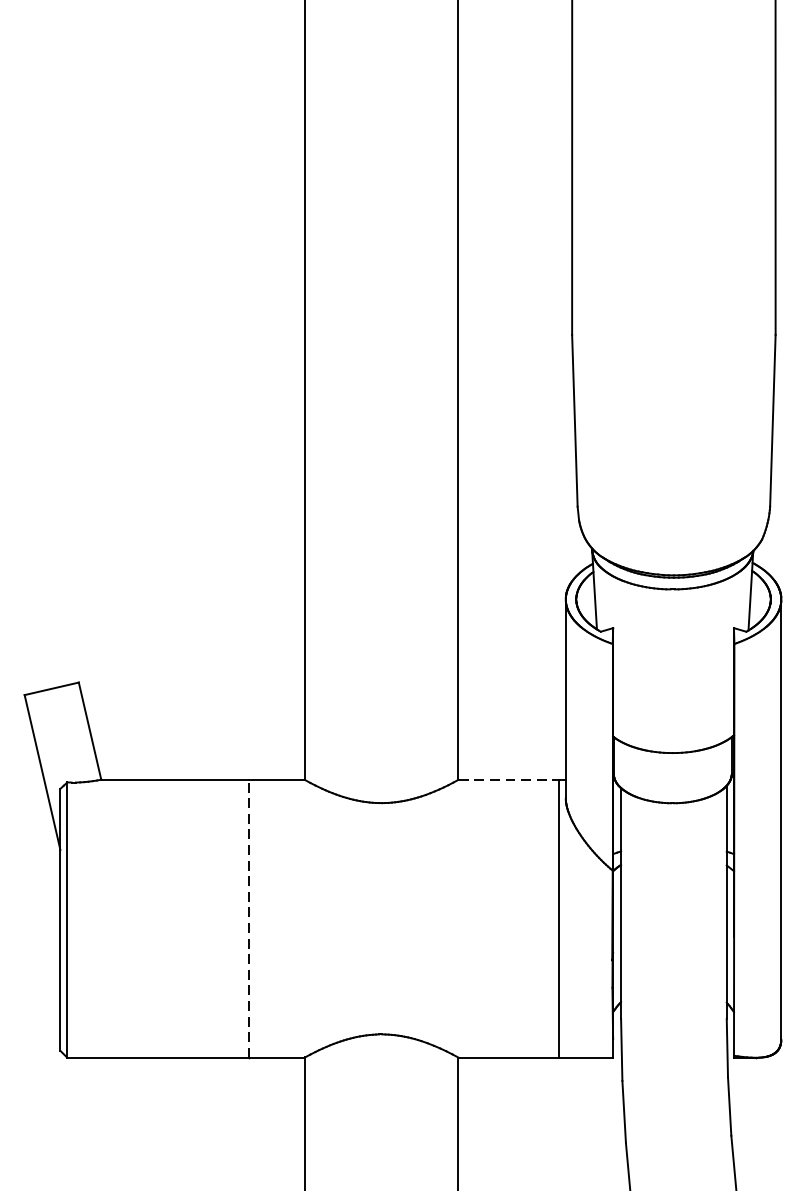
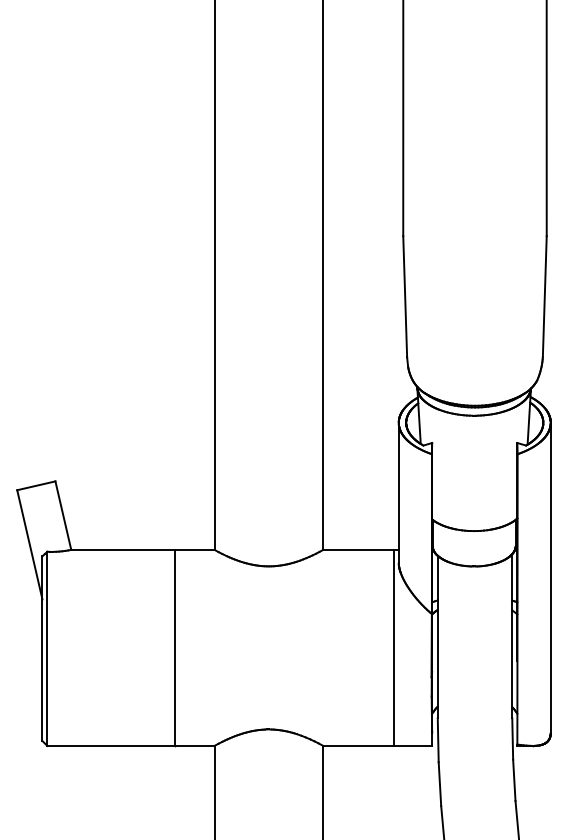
line: (510, 779) -> (359, 549), dashed -> solid
line: (249, 918) -> (175, 647), dashed -> solid

